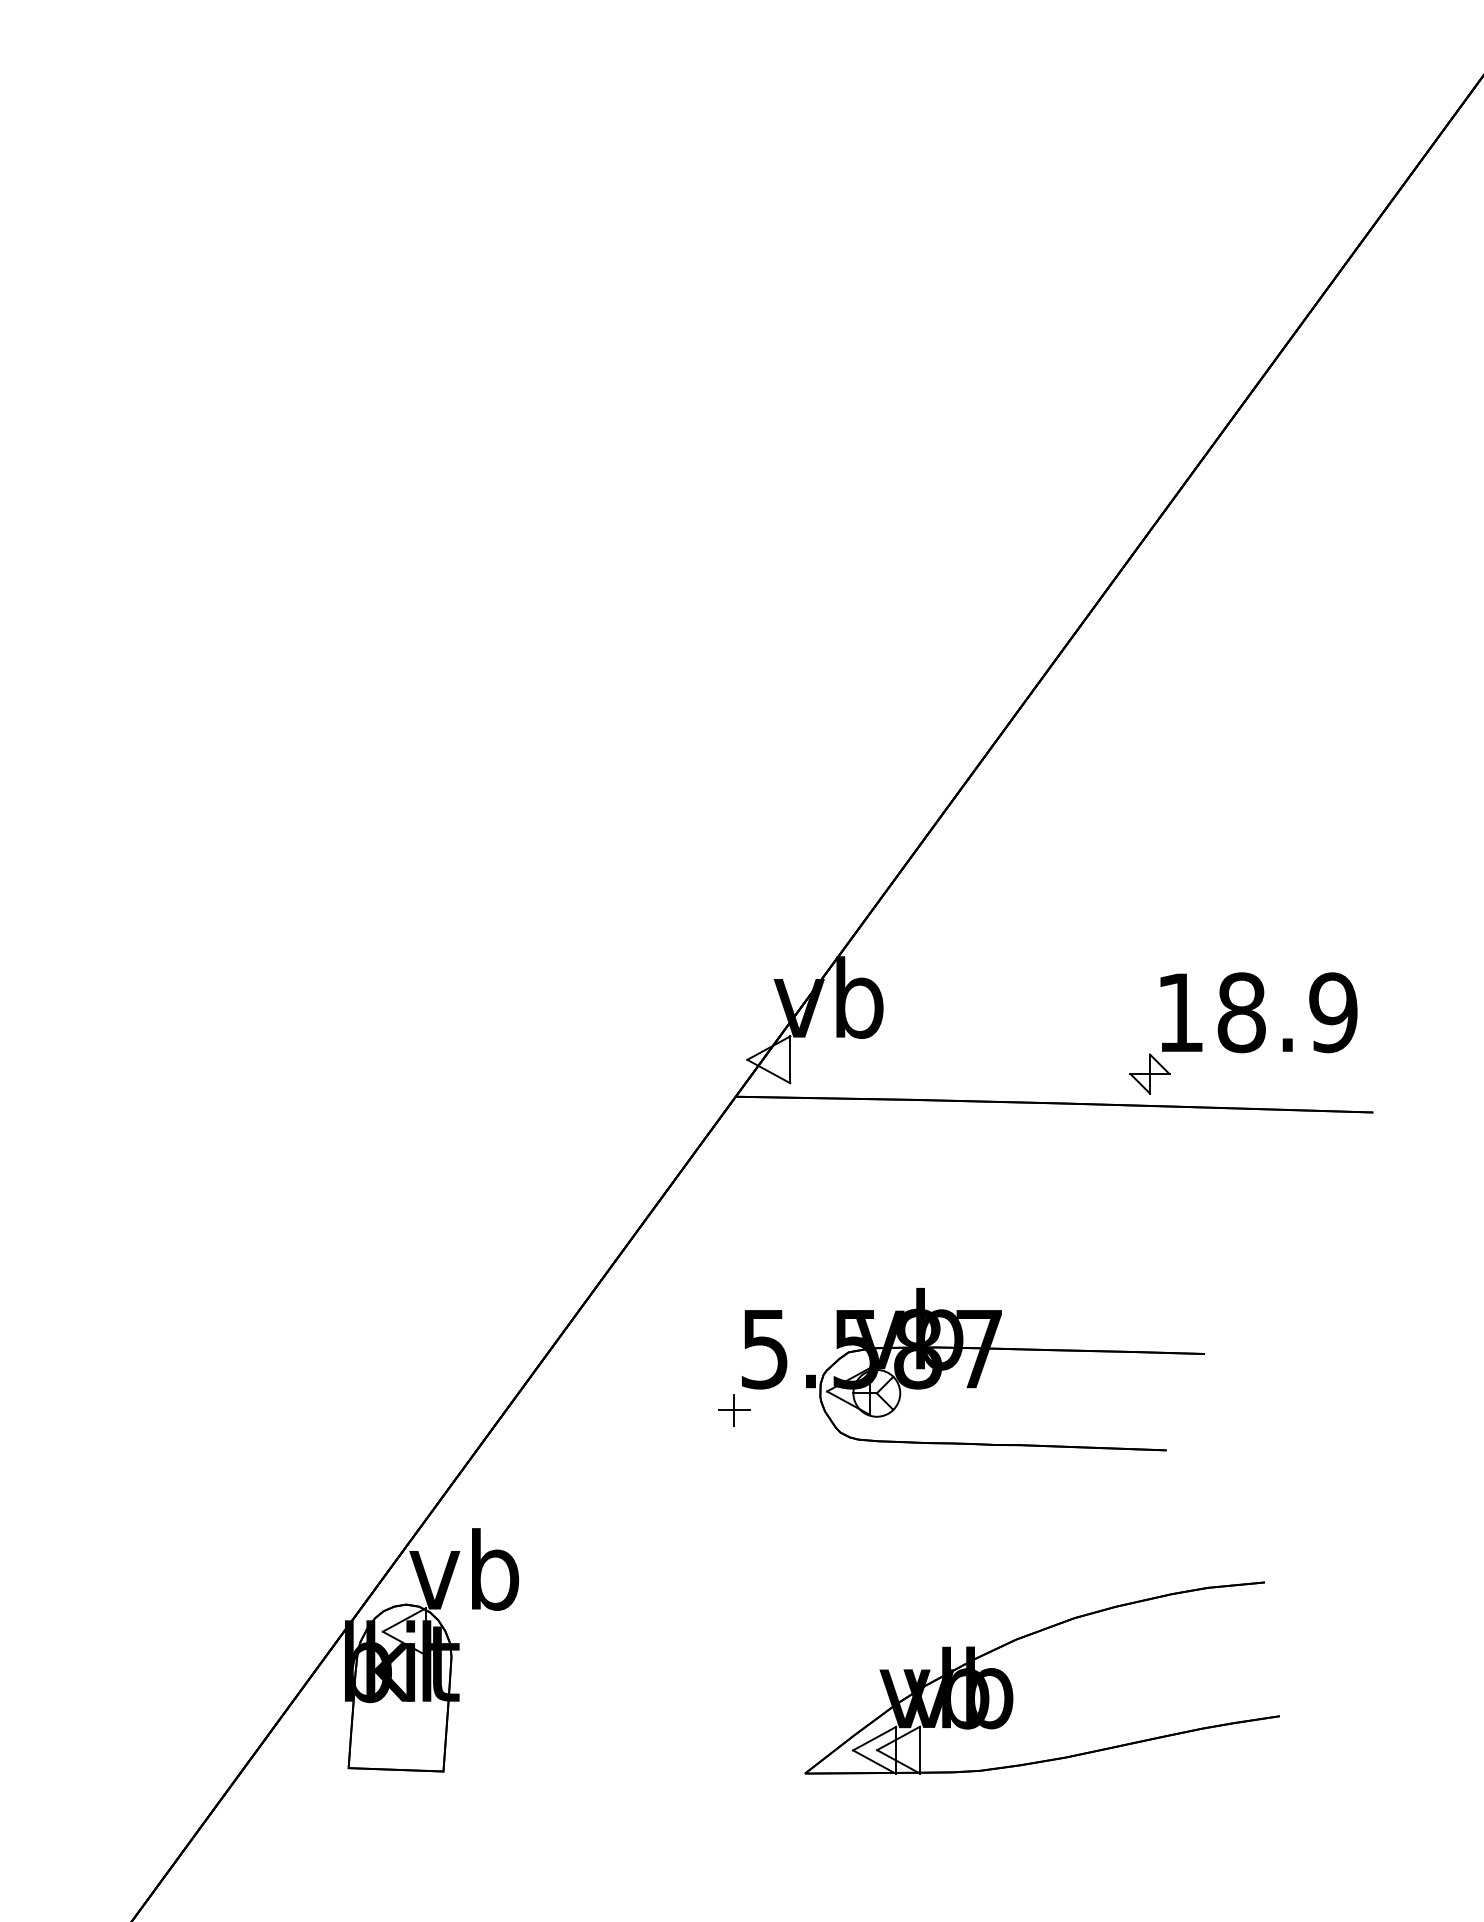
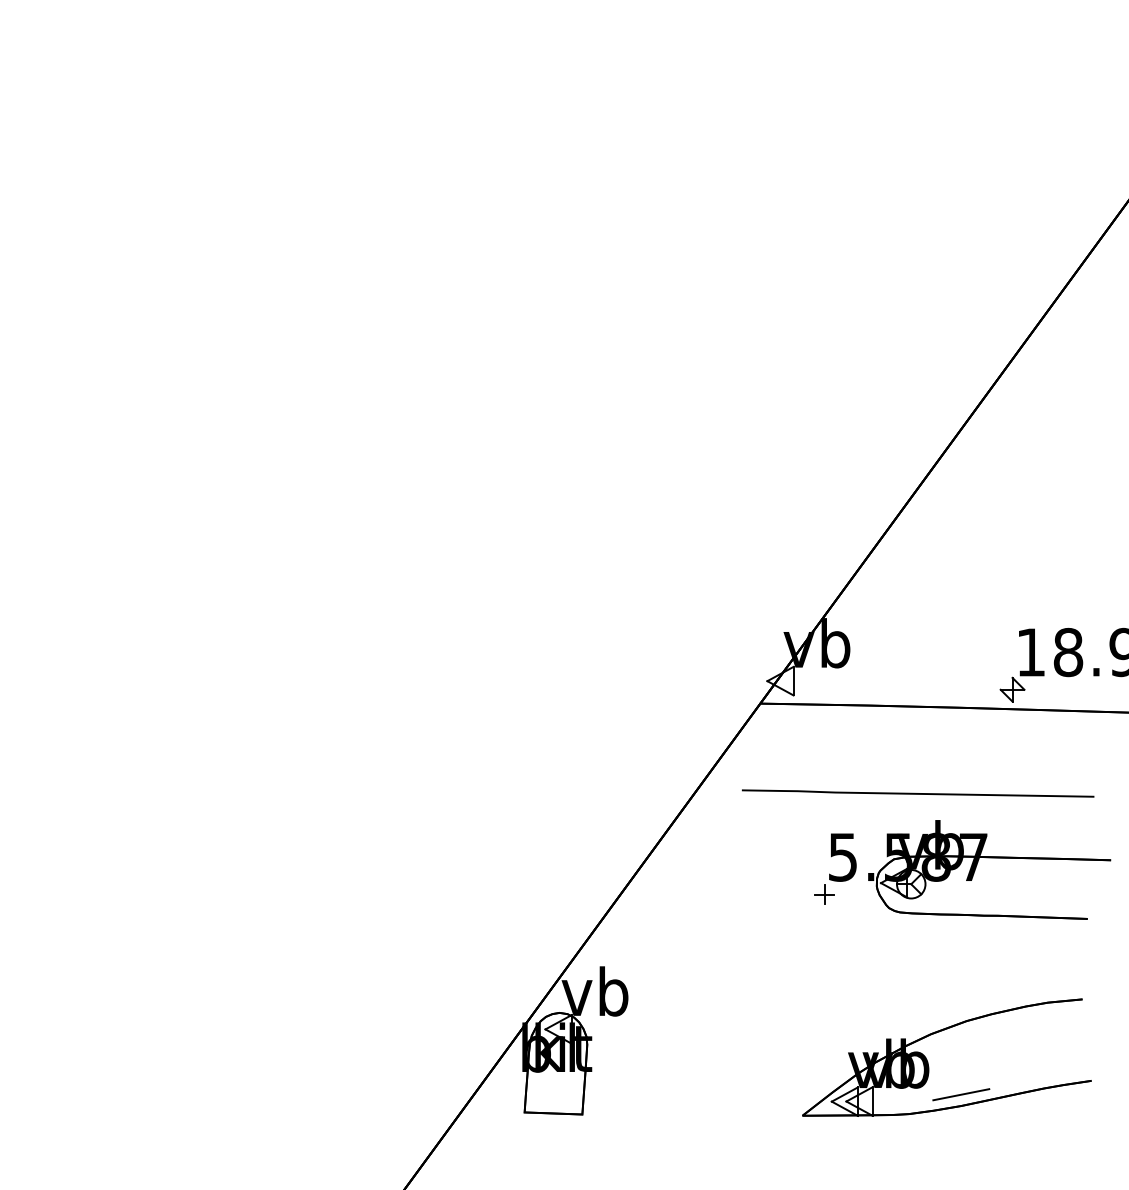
line: (995, 1244) -> (918, 793), added
part: (961, 1369) -> (962, 869), moved
line: (1066, 1738) -> (961, 1094), added

